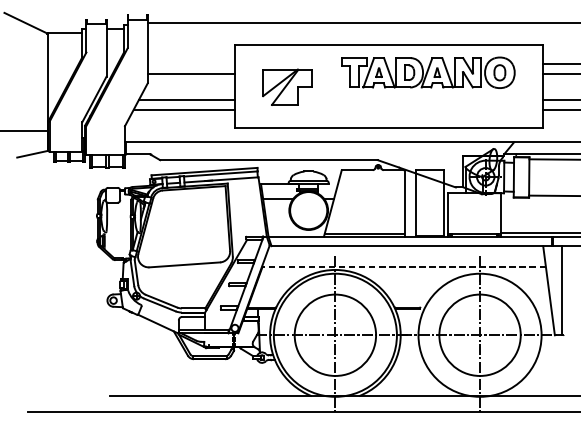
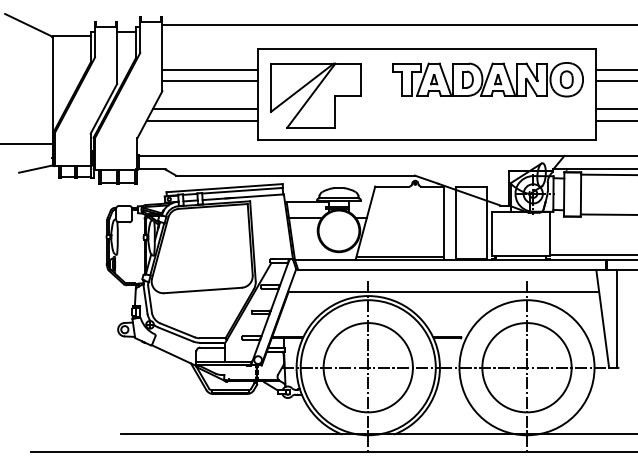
line: (191, 63) -> (210, 69), added
part: (427, 72) -> (487, 79), moved
part: (287, 87) -> (315, 95), size x1.67
line: (403, 266) -> (443, 292), dashed -> solid

